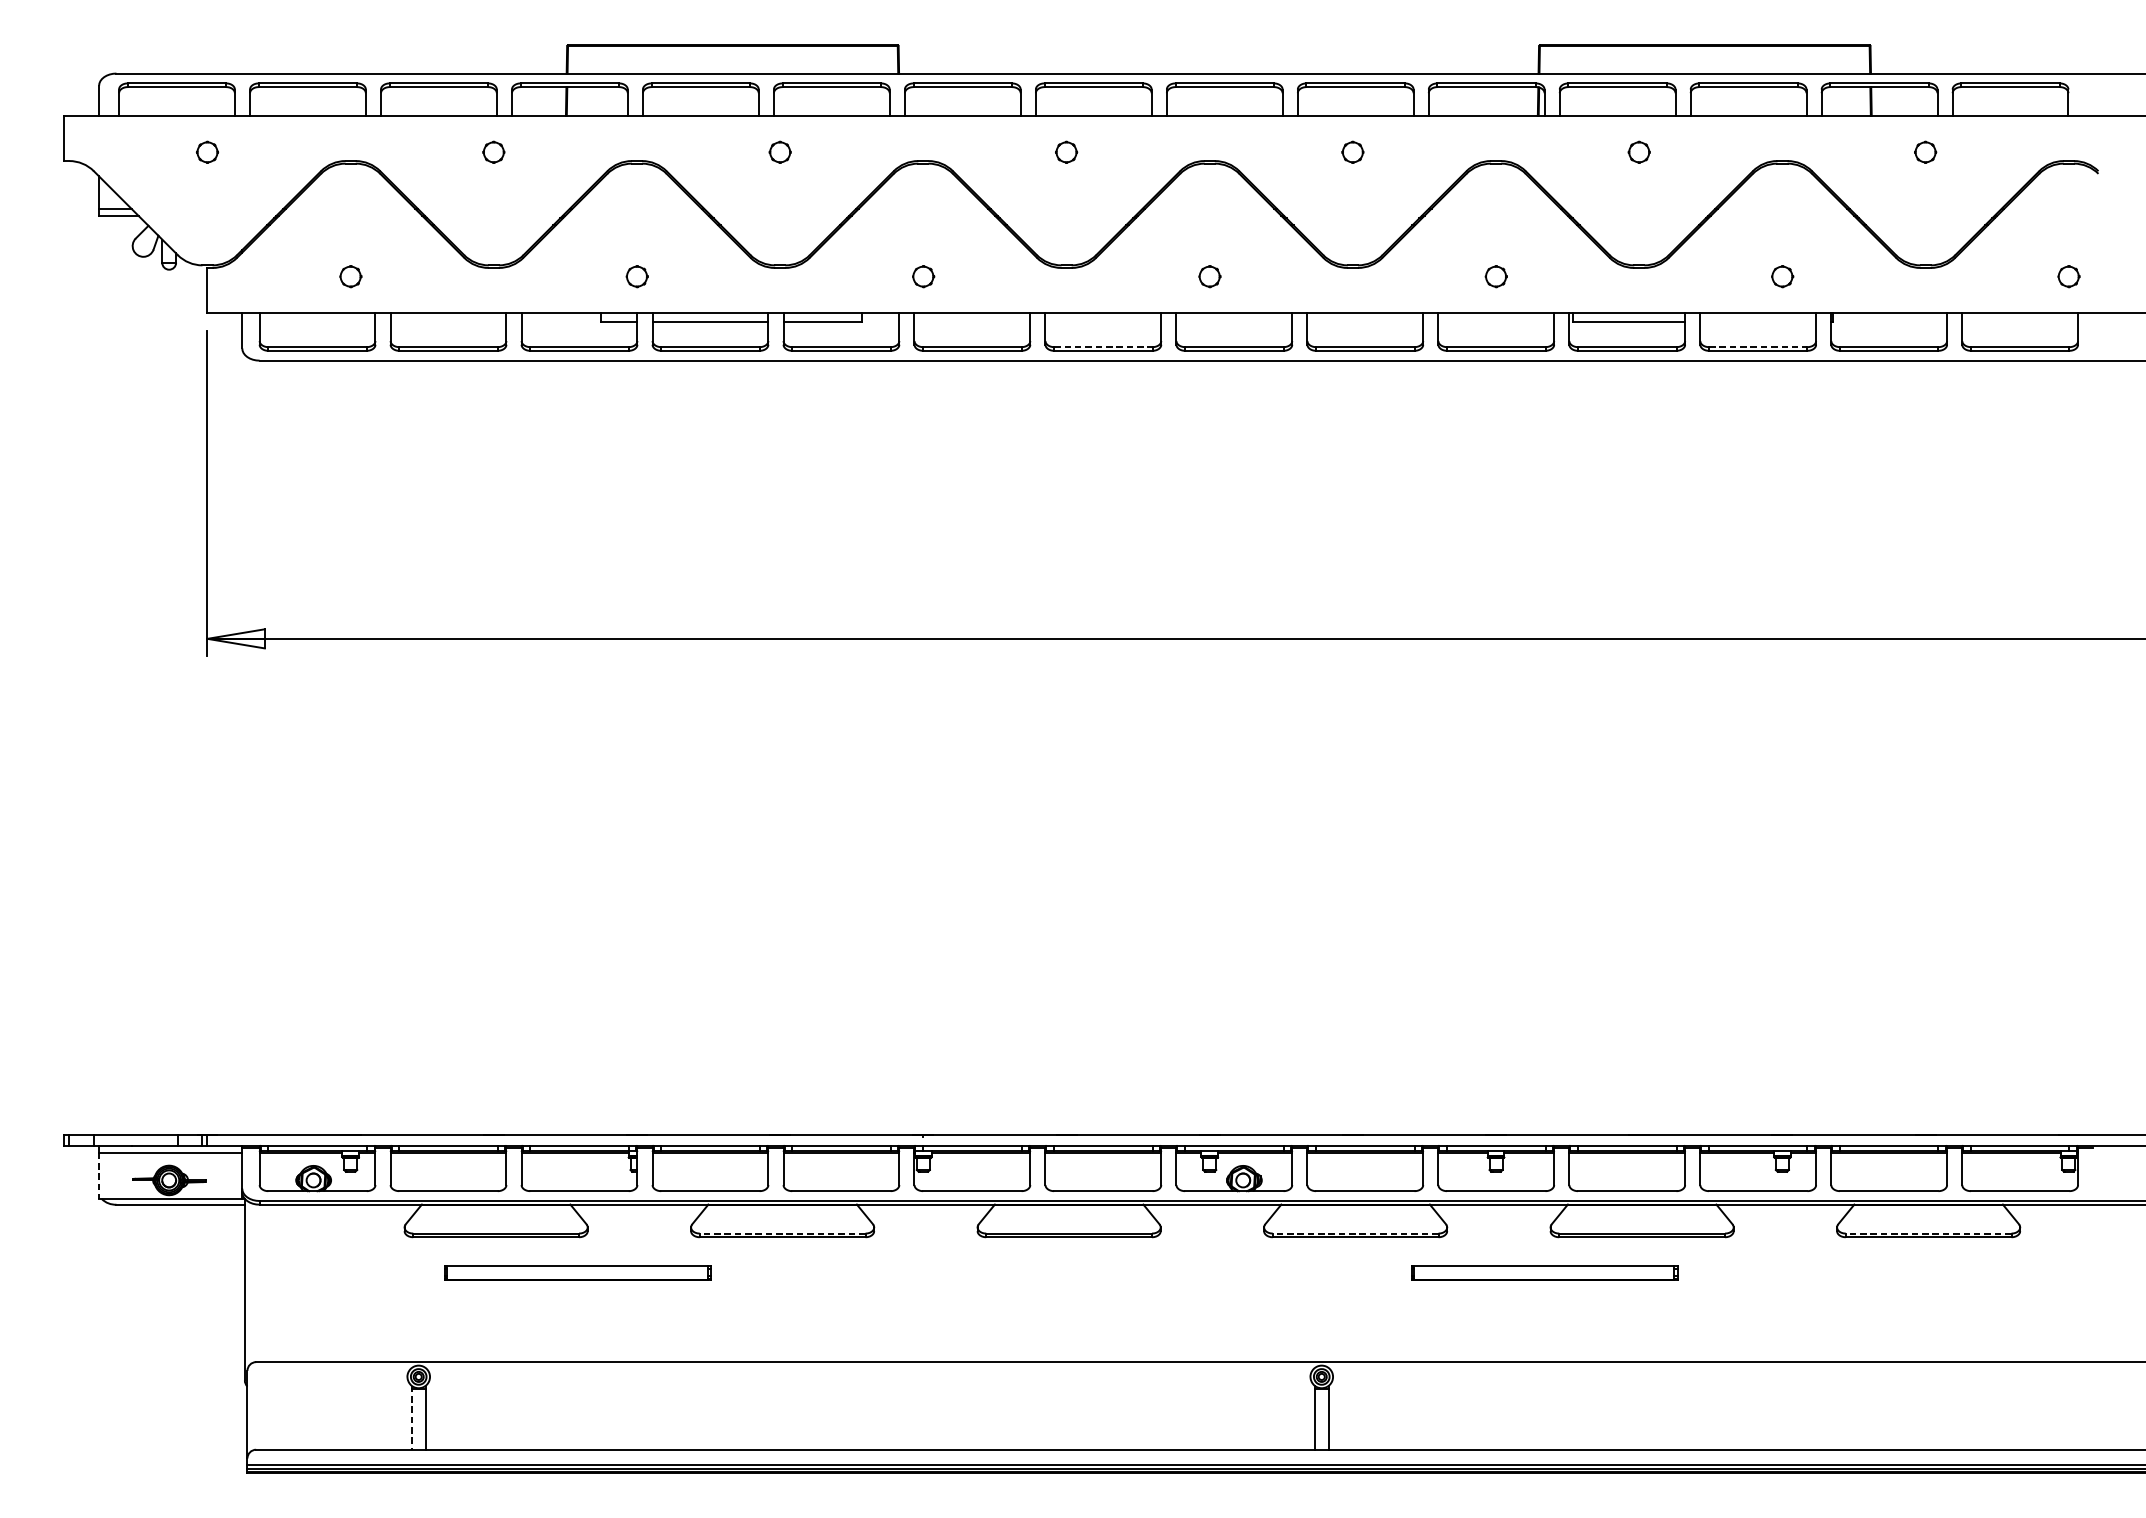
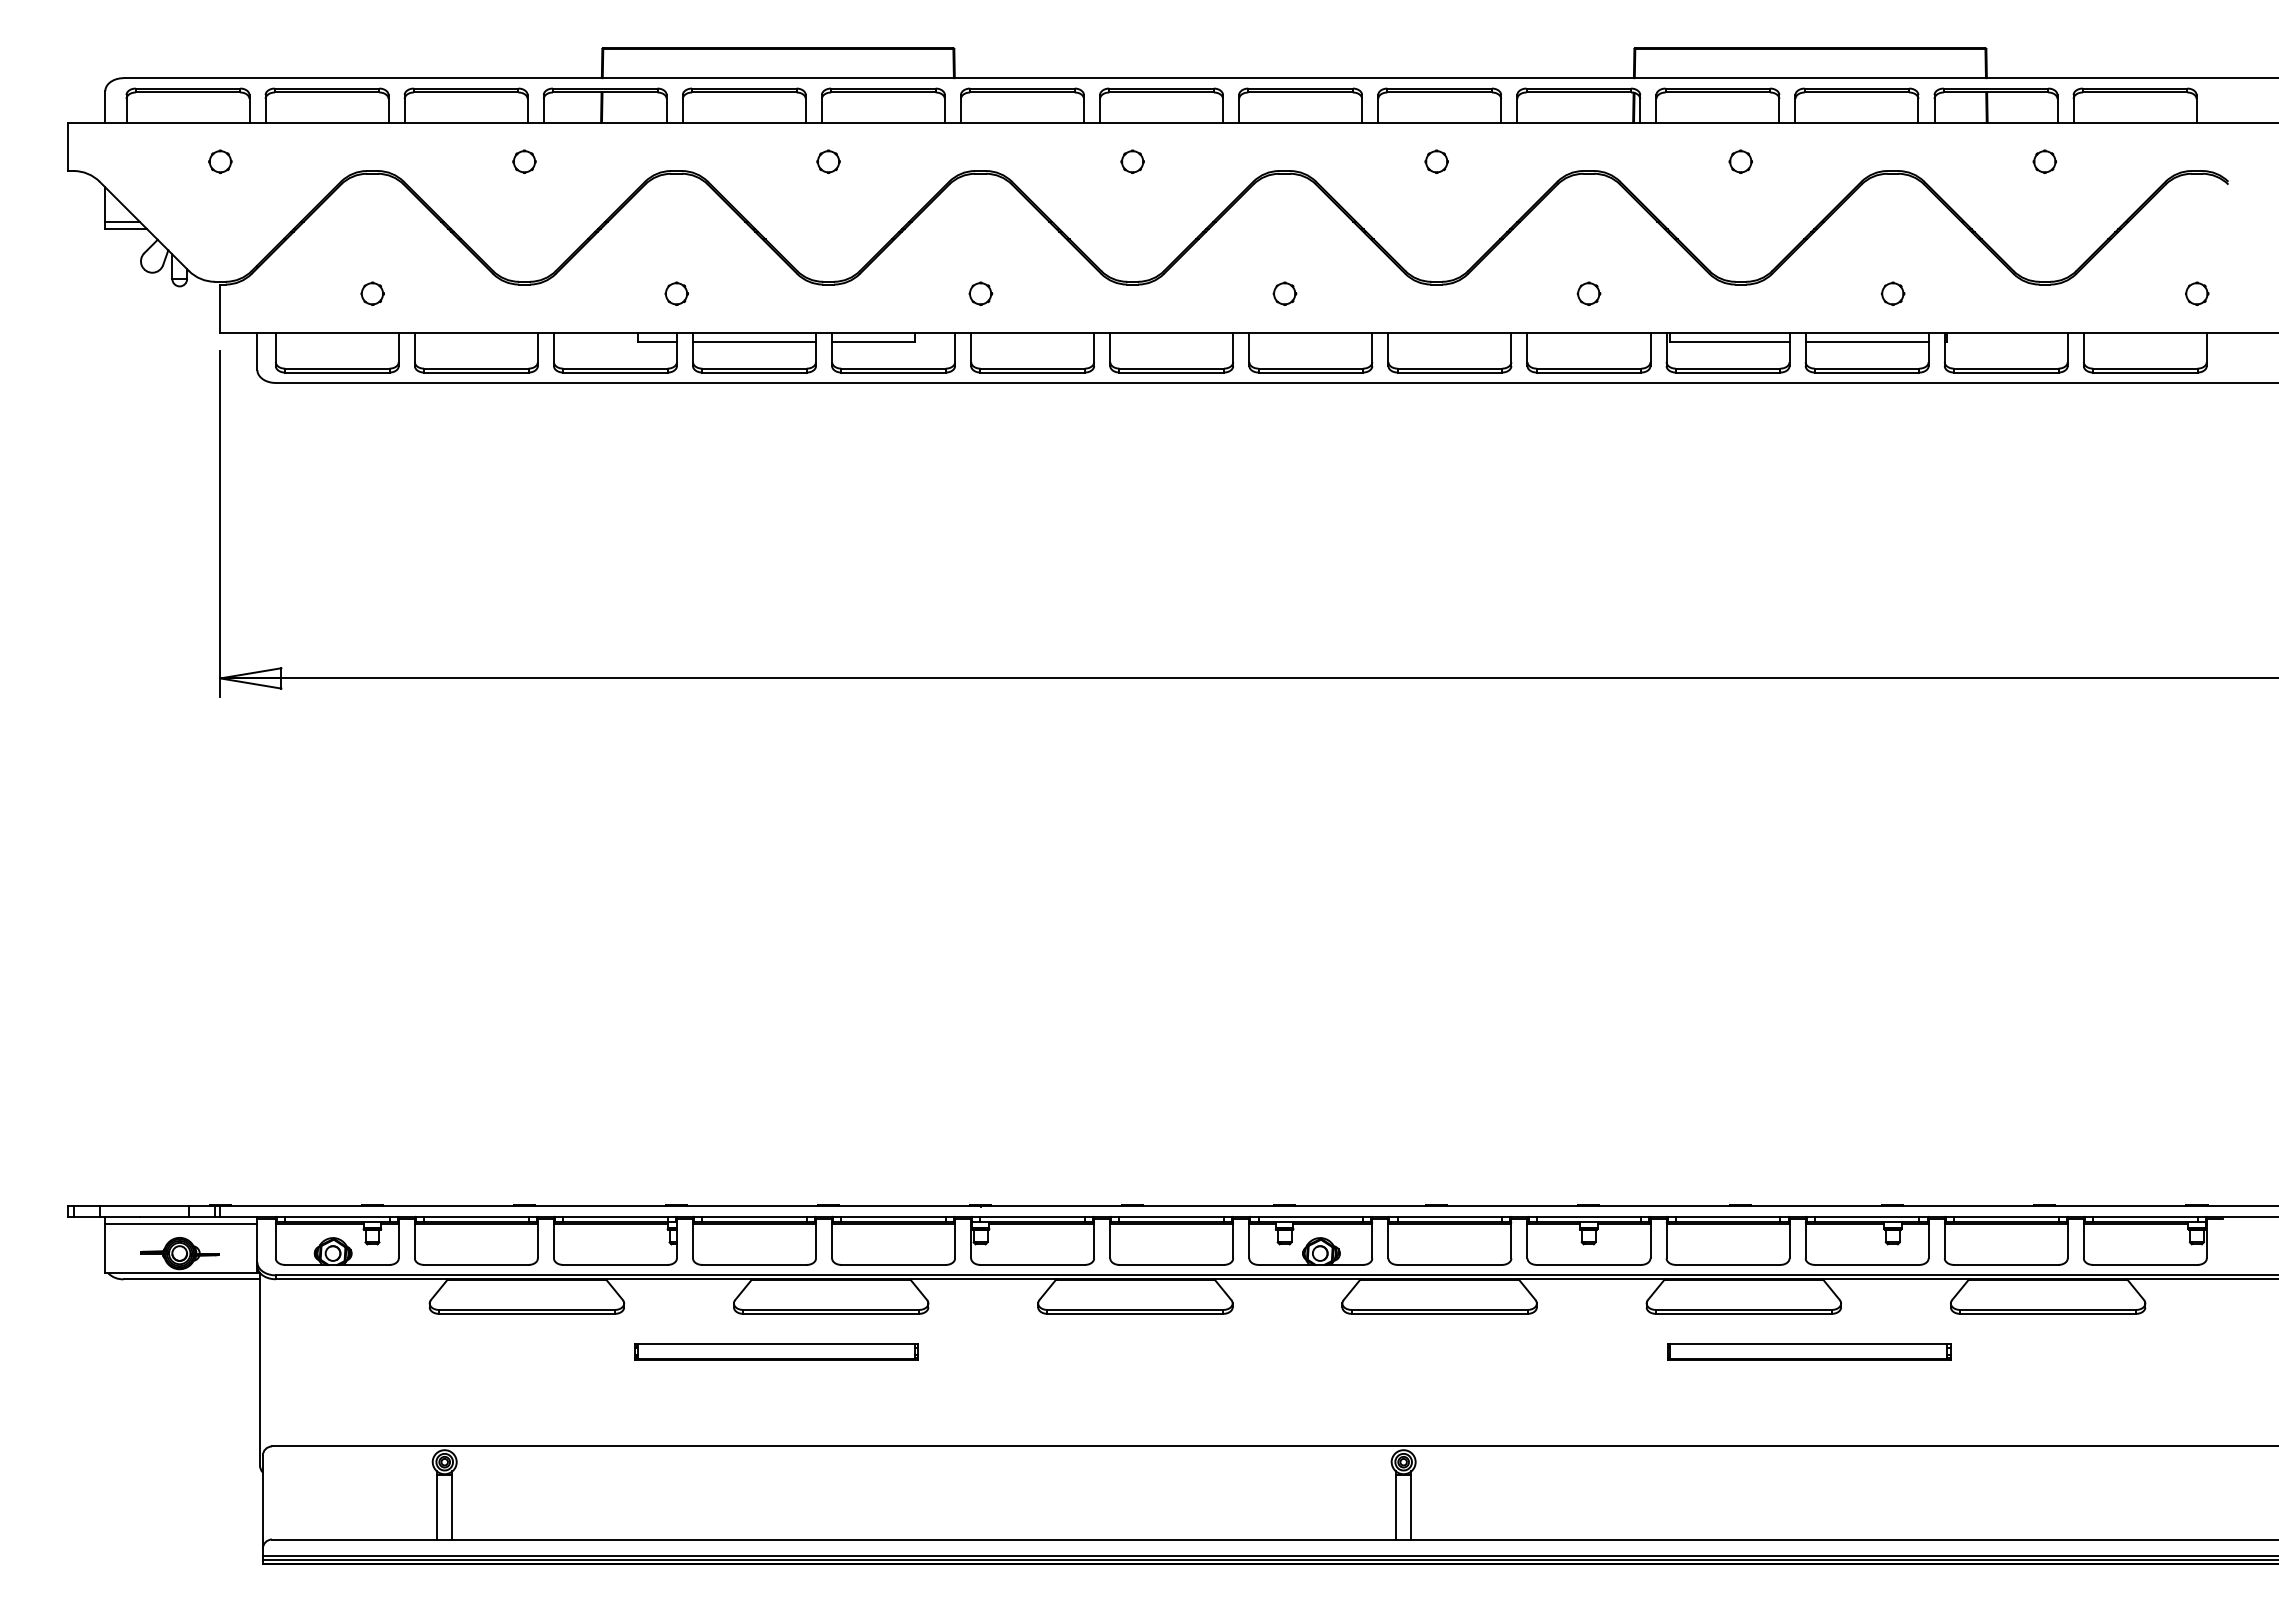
line: (1757, 321) -> (1866, 341), added
line: (1104, 347) -> (1172, 368), dashed -> solid
line: (1758, 347) -> (1867, 368), dashed -> solid
line: (99, 1175) -> (105, 1248), dashed -> solid
line: (782, 1233) -> (830, 1309), dashed -> solid
line: (1355, 1233) -> (1439, 1309), dashed -> solid
line: (1928, 1233) -> (2047, 1309), dashed -> solid
part: (577, 1272) -> (776, 1351), moved
part: (1544, 1272) -> (1809, 1351), moved
line: (411, 1417) -> (437, 1505), dashed -> solid

